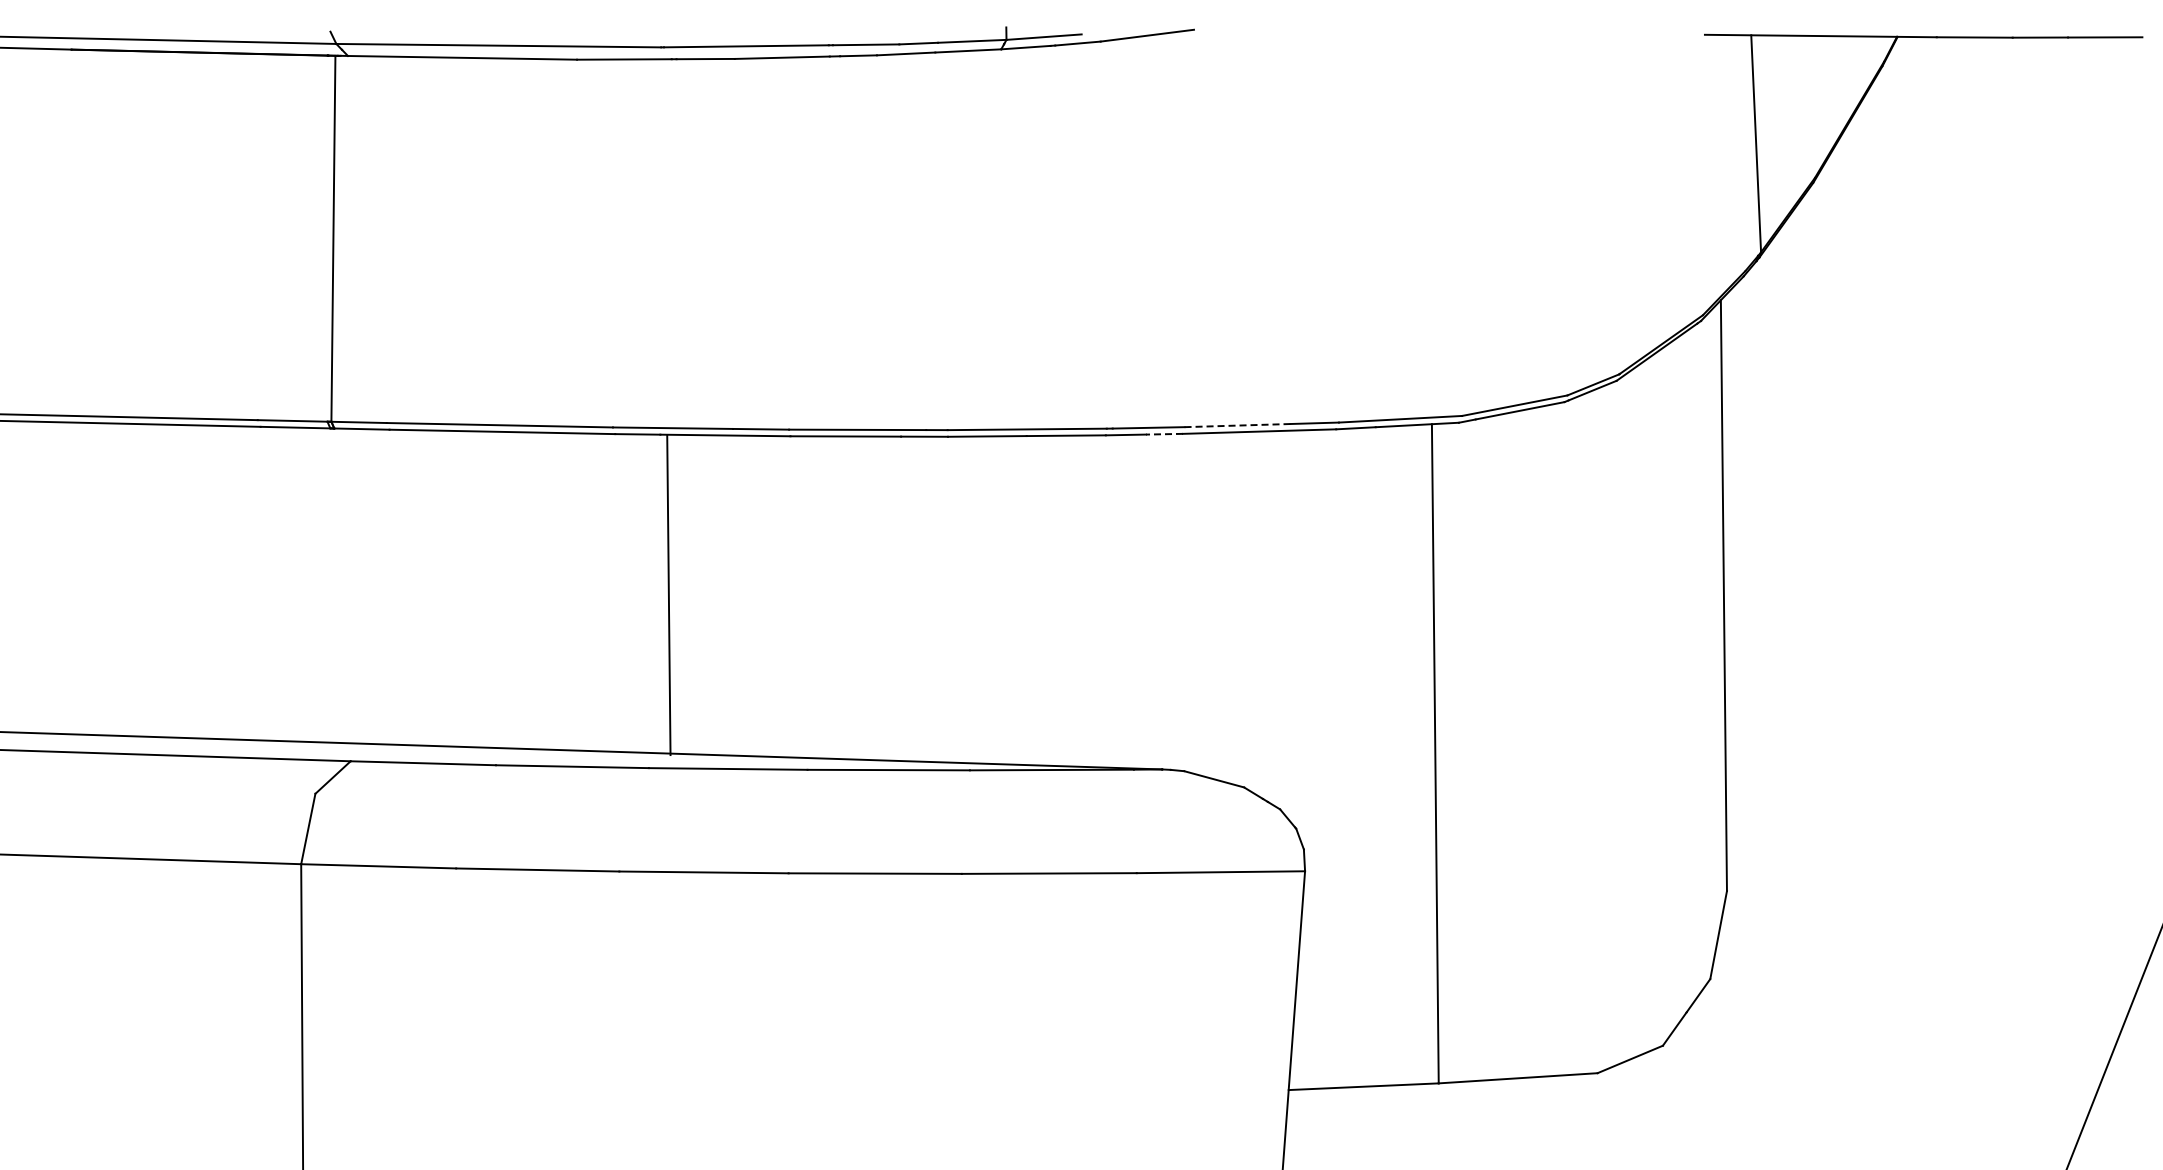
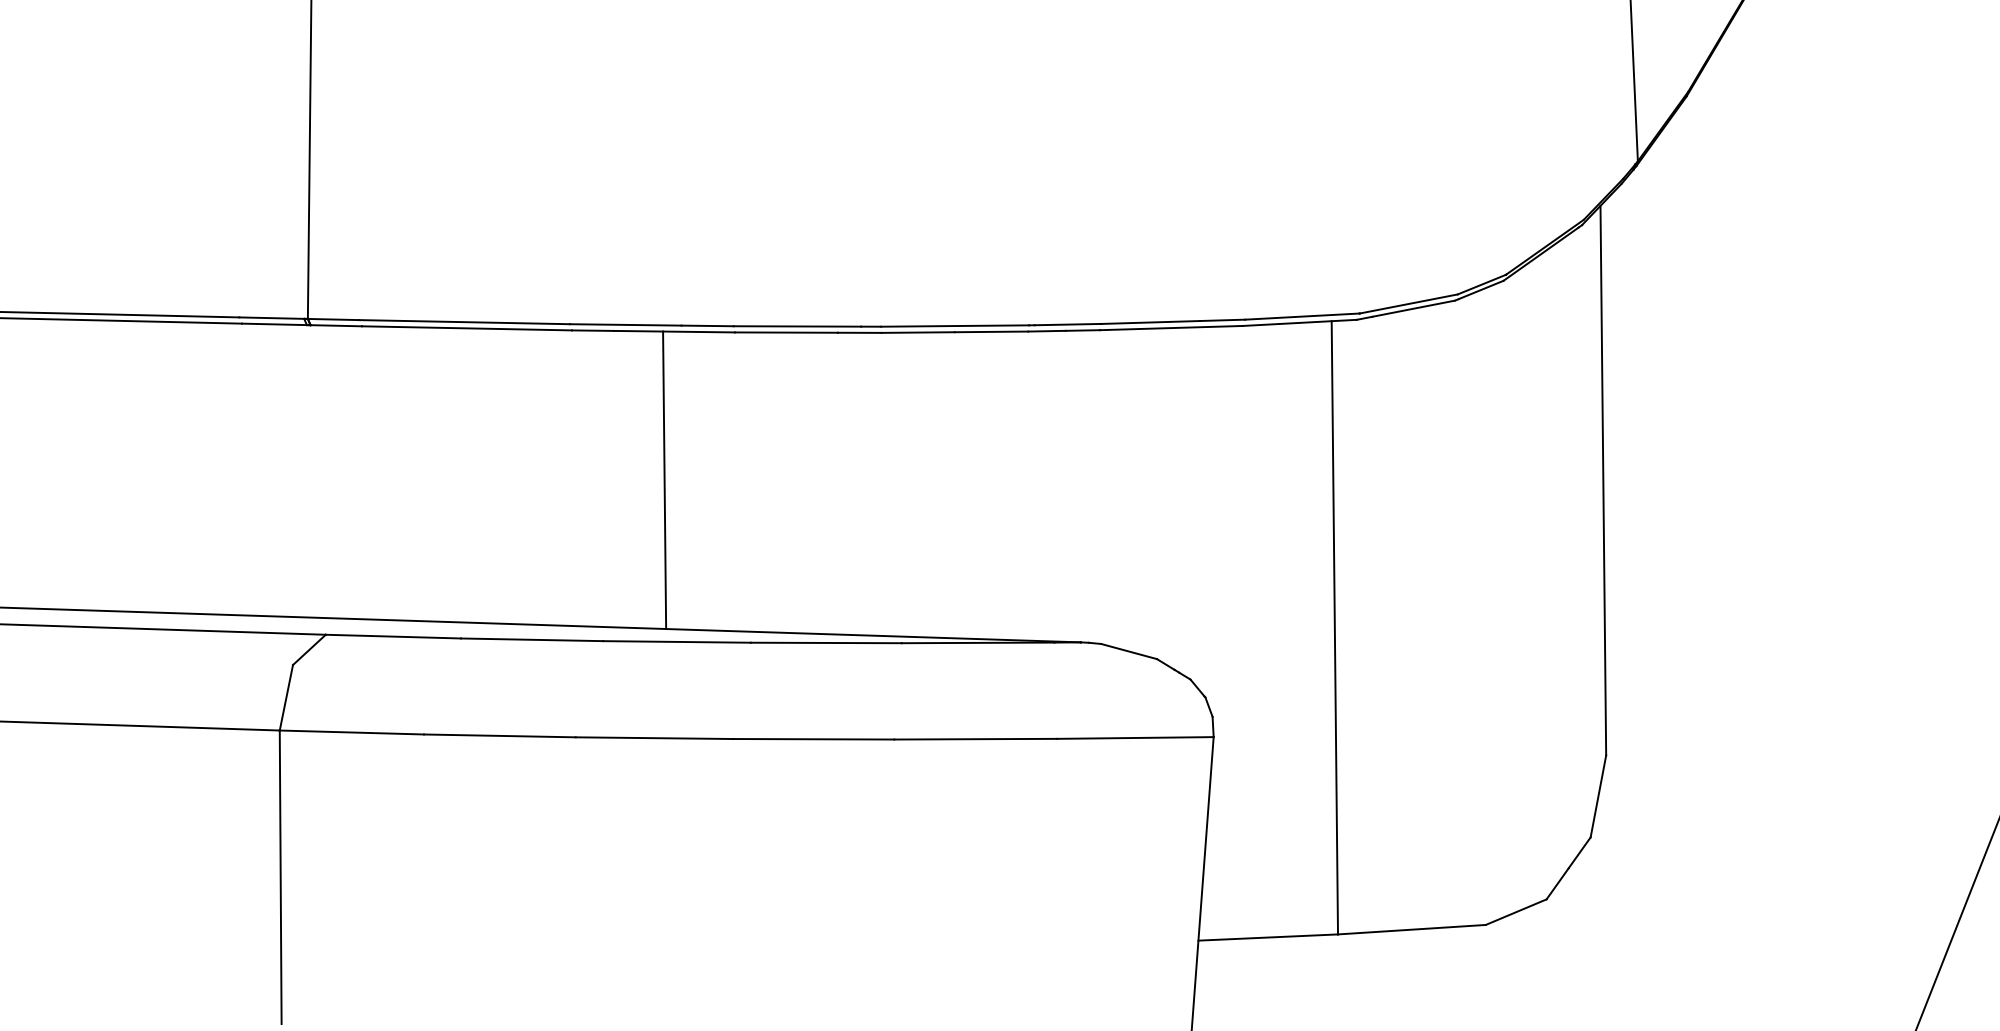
line: (1238, 425) -> (1151, 322), dashed -> solid
line: (1164, 434) -> (1082, 330), dashed -> solid
line: (668, 595) -> (664, 480), moved

